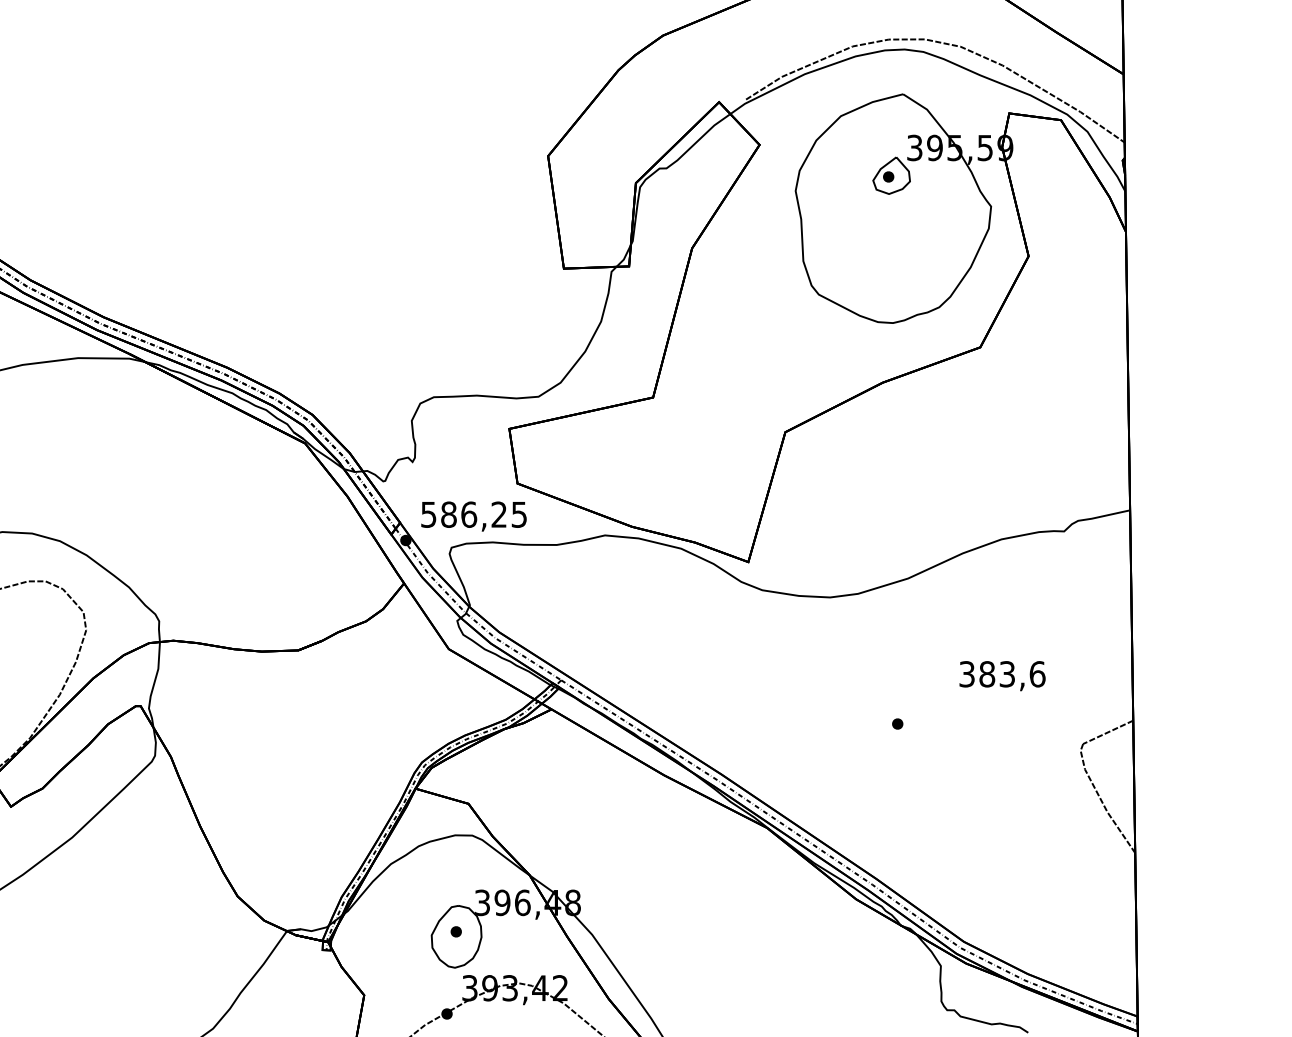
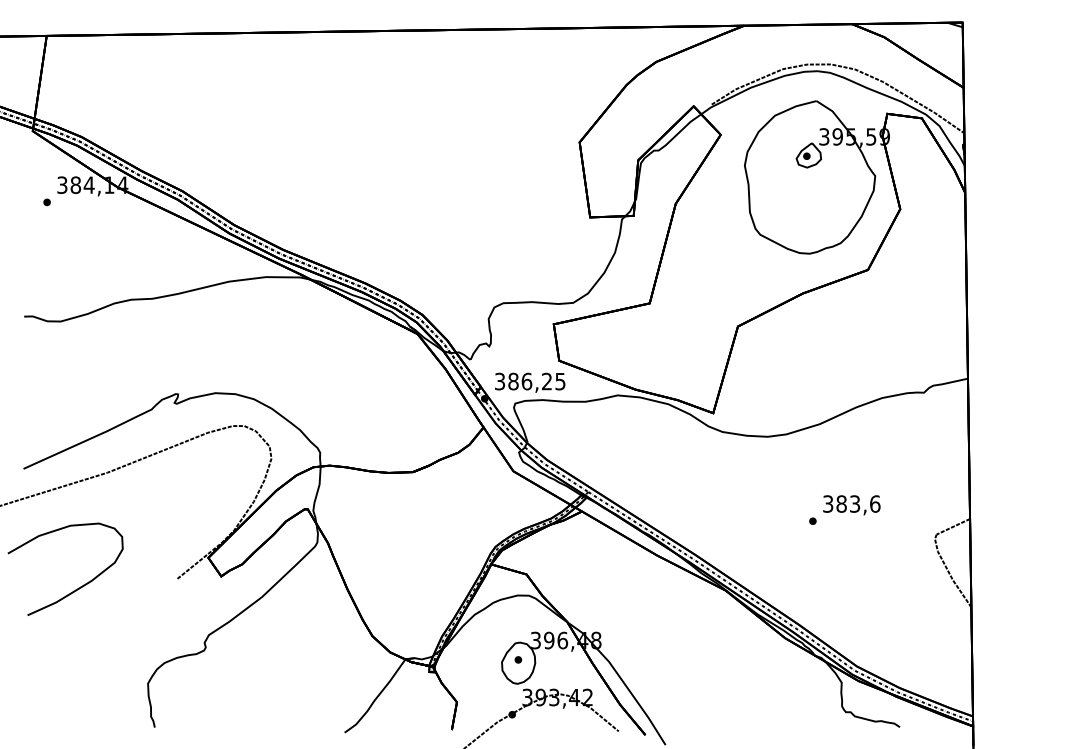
text: (429, 513) -> (500, 380), 586,25 -> 386,25
text: (1002, 676) -> (851, 505), moved

